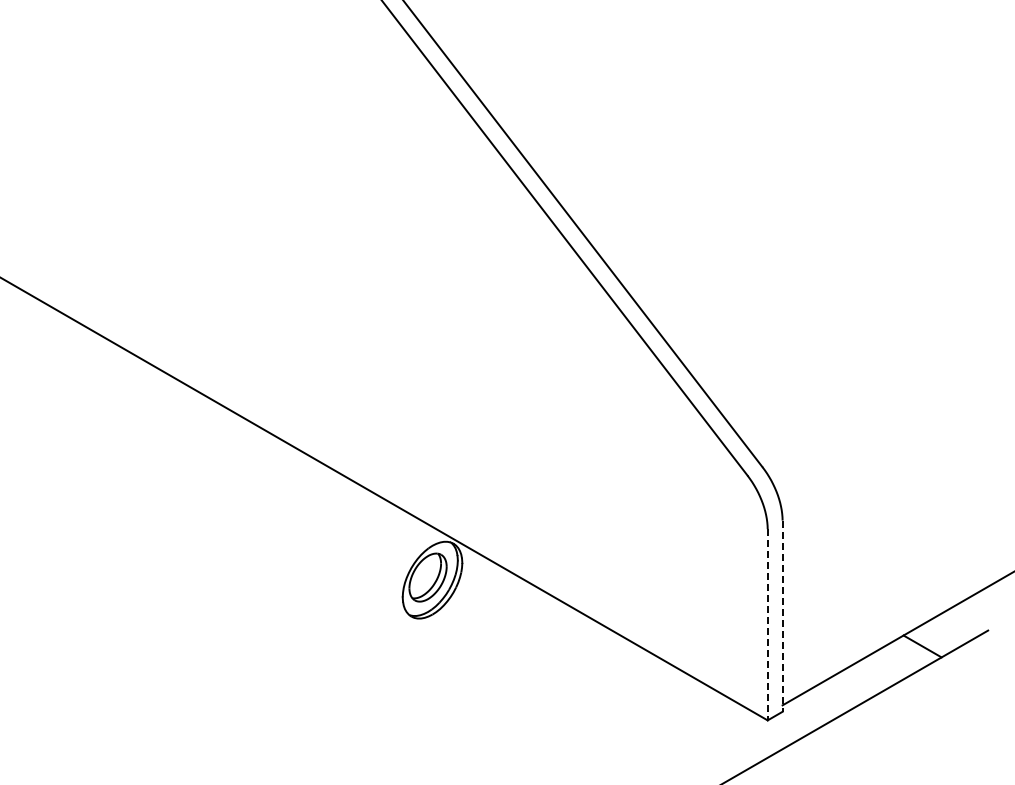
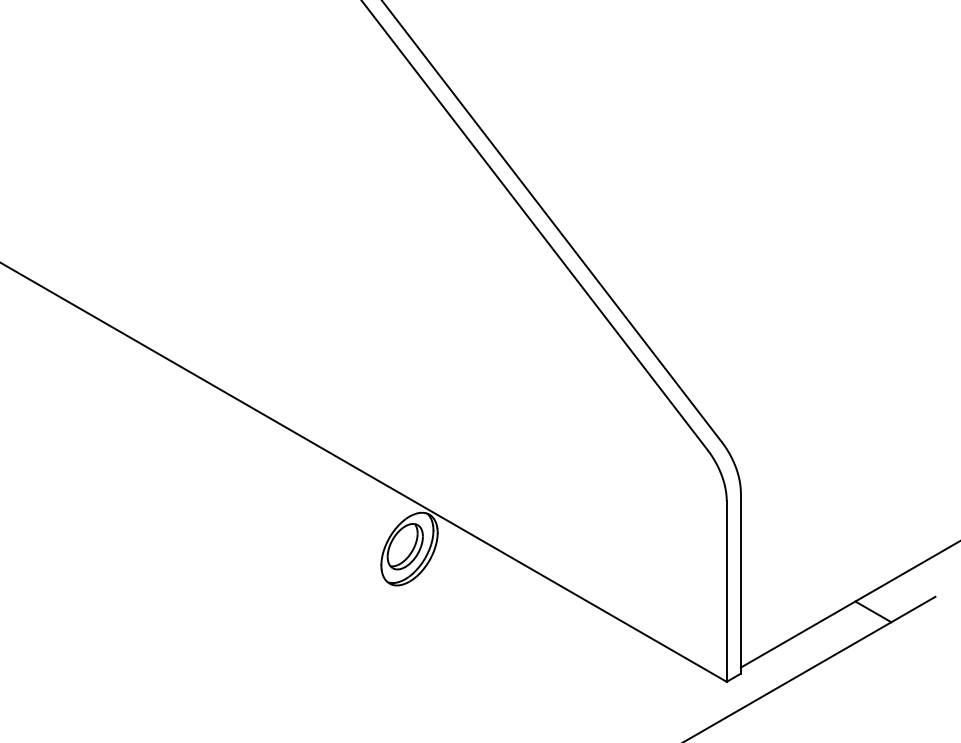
line: (782, 616) -> (740, 583), dashed -> solid
line: (767, 624) -> (726, 591), dashed -> solid

